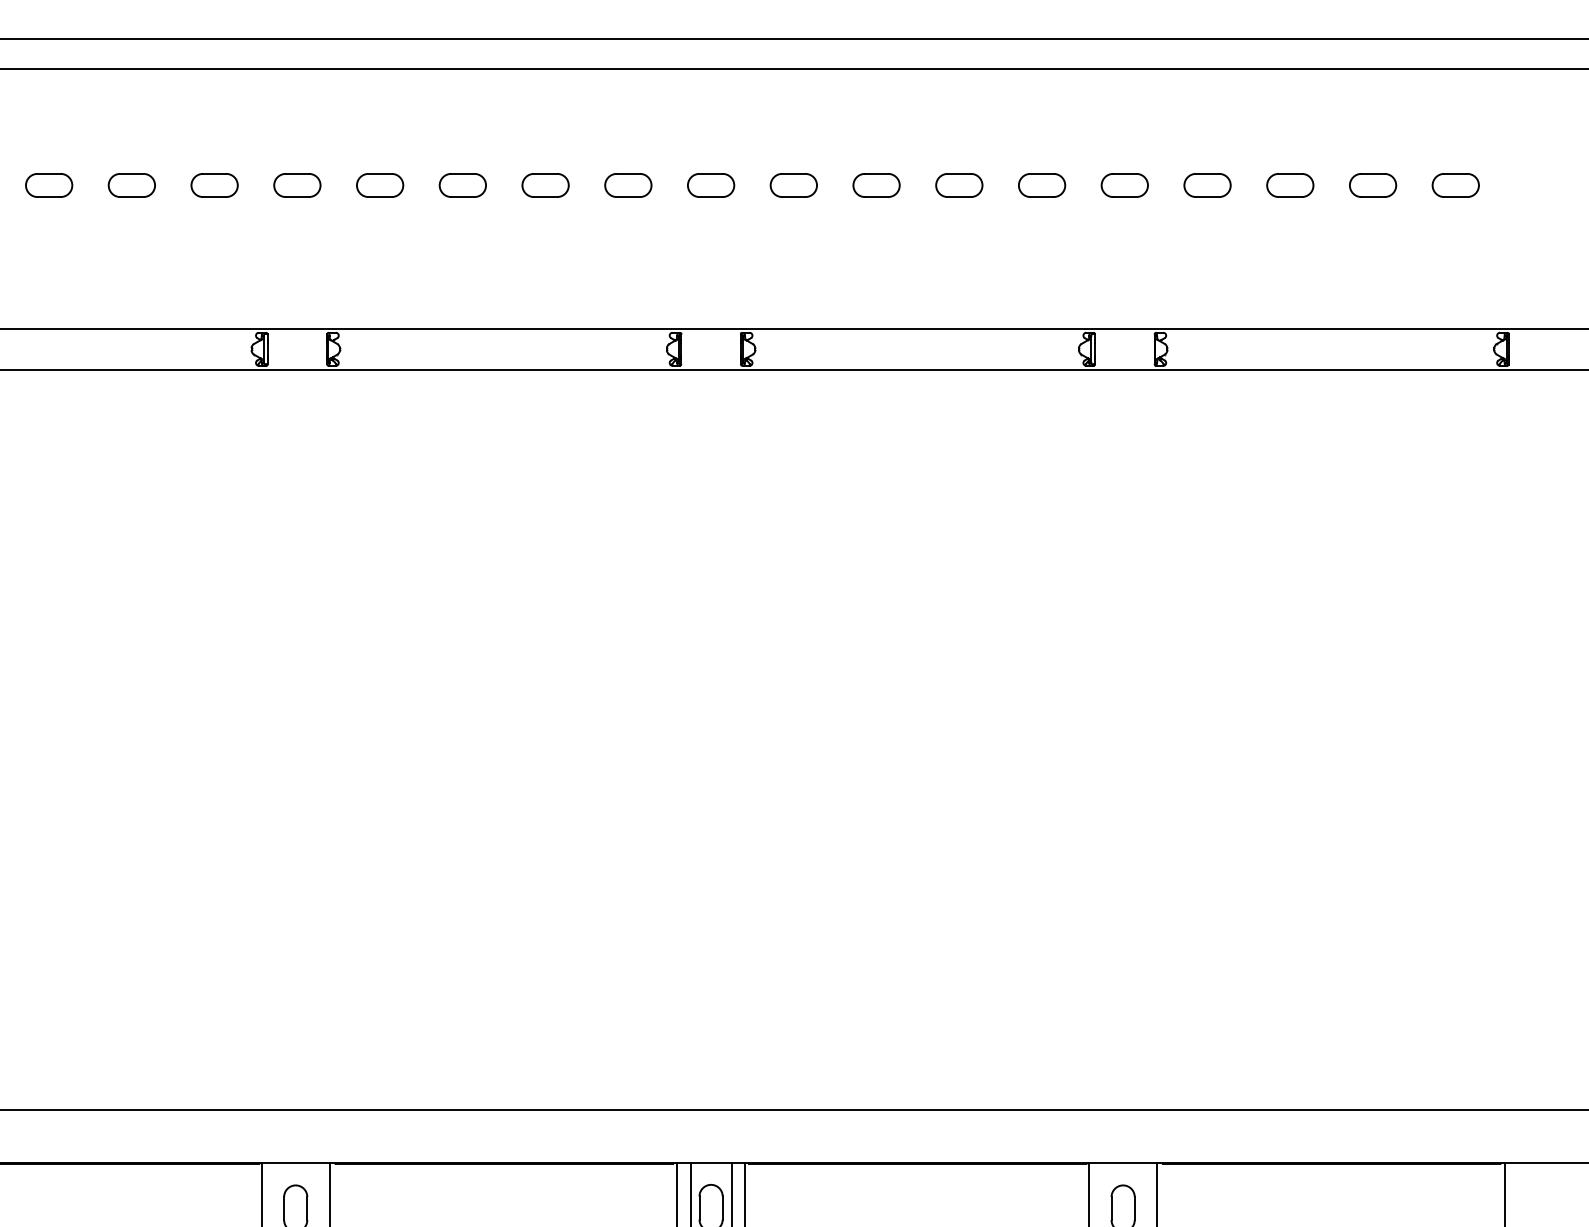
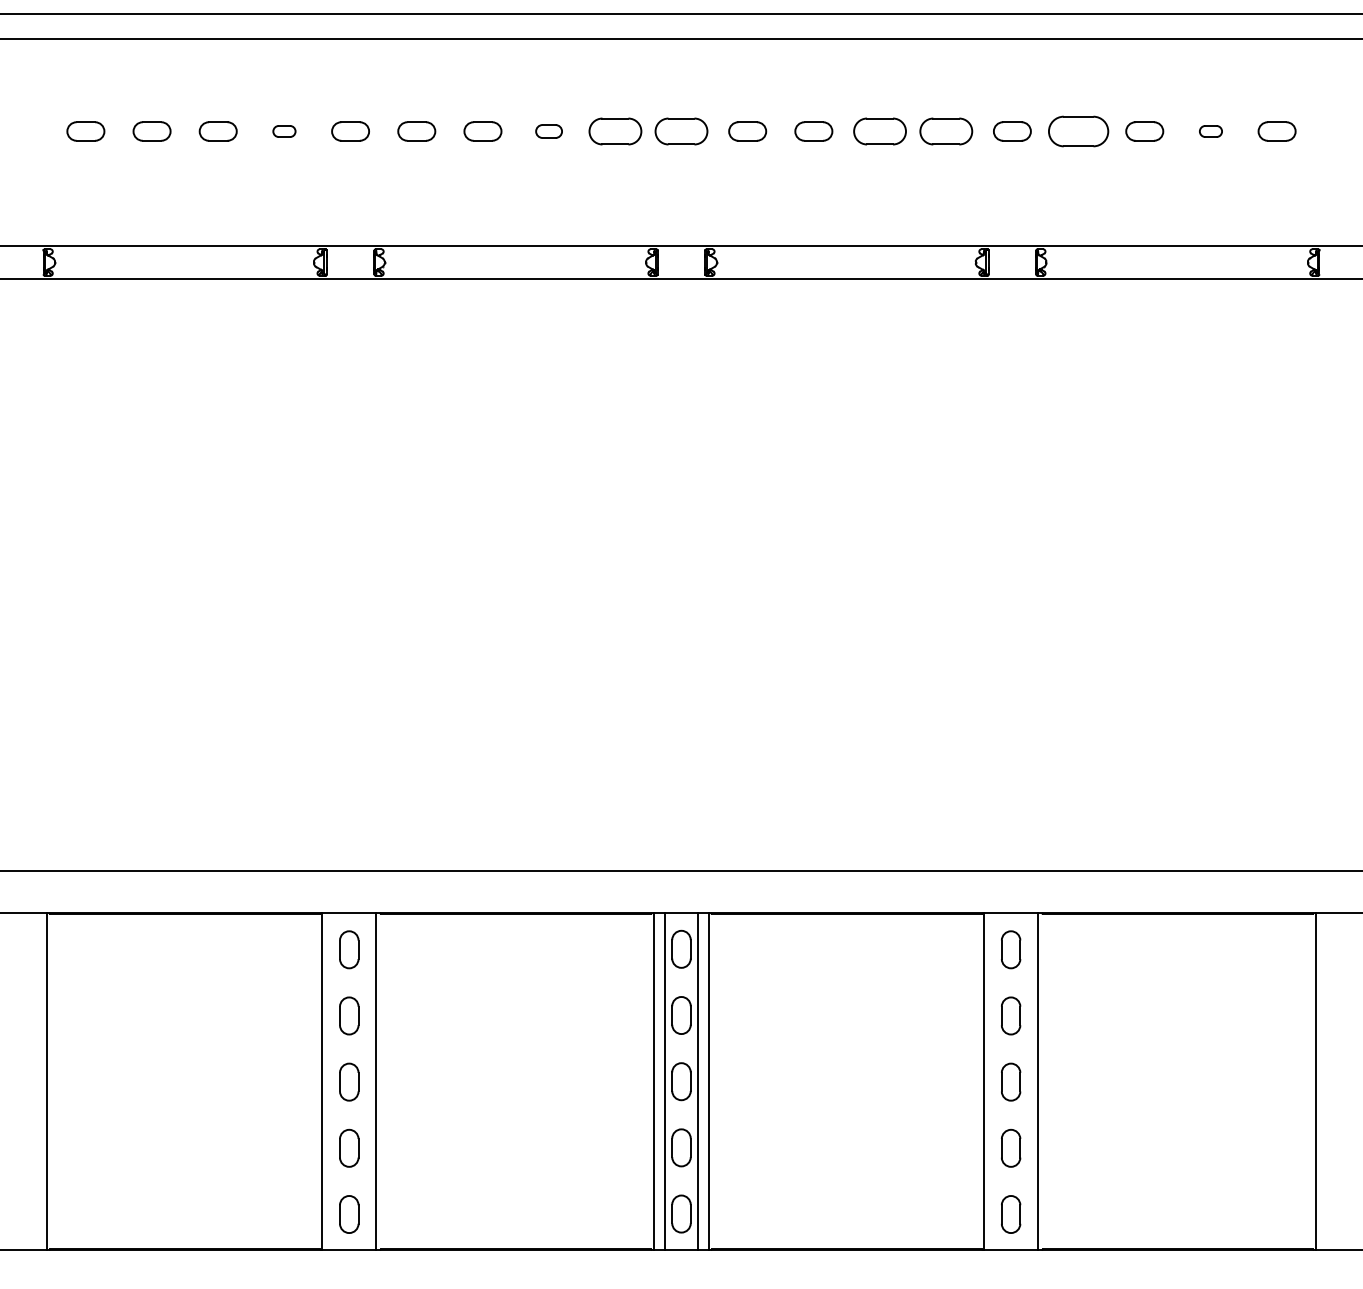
part: (214, 185) -> (284, 131), size x0.6
part: (544, 185) -> (548, 131), size x0.7
part: (627, 185) -> (614, 131), size x1.4
part: (711, 185) -> (681, 131), size x1.4
part: (958, 185) -> (879, 131), size x1.4
part: (1041, 185) -> (945, 131), size x1.4
part: (1207, 185) -> (1078, 131), size x1.6
part: (1372, 185) -> (1210, 131), size x0.6

